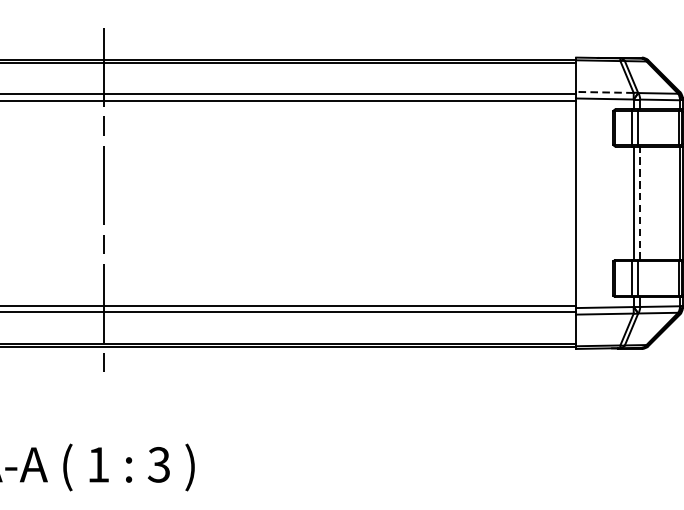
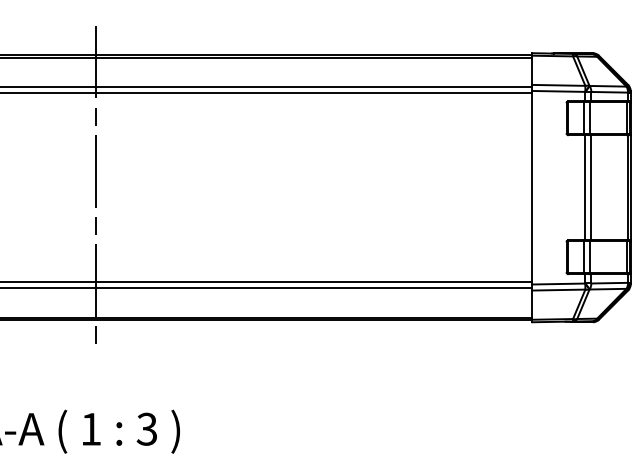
line: (604, 92) -> (558, 85), dashed -> solid
line: (640, 203) -> (591, 187), dashed -> solid

